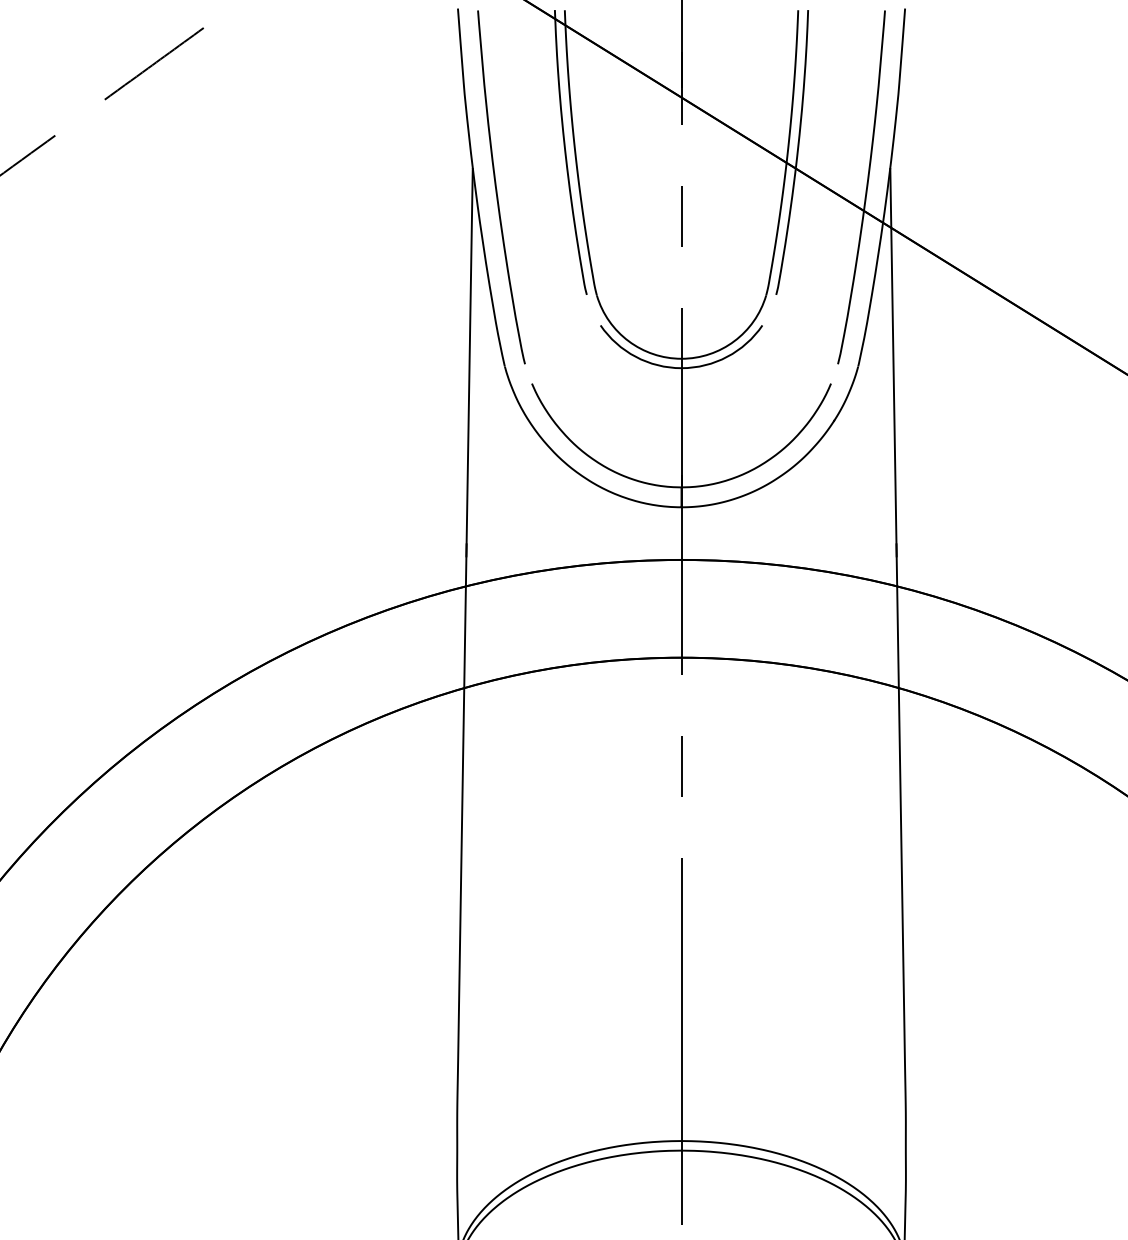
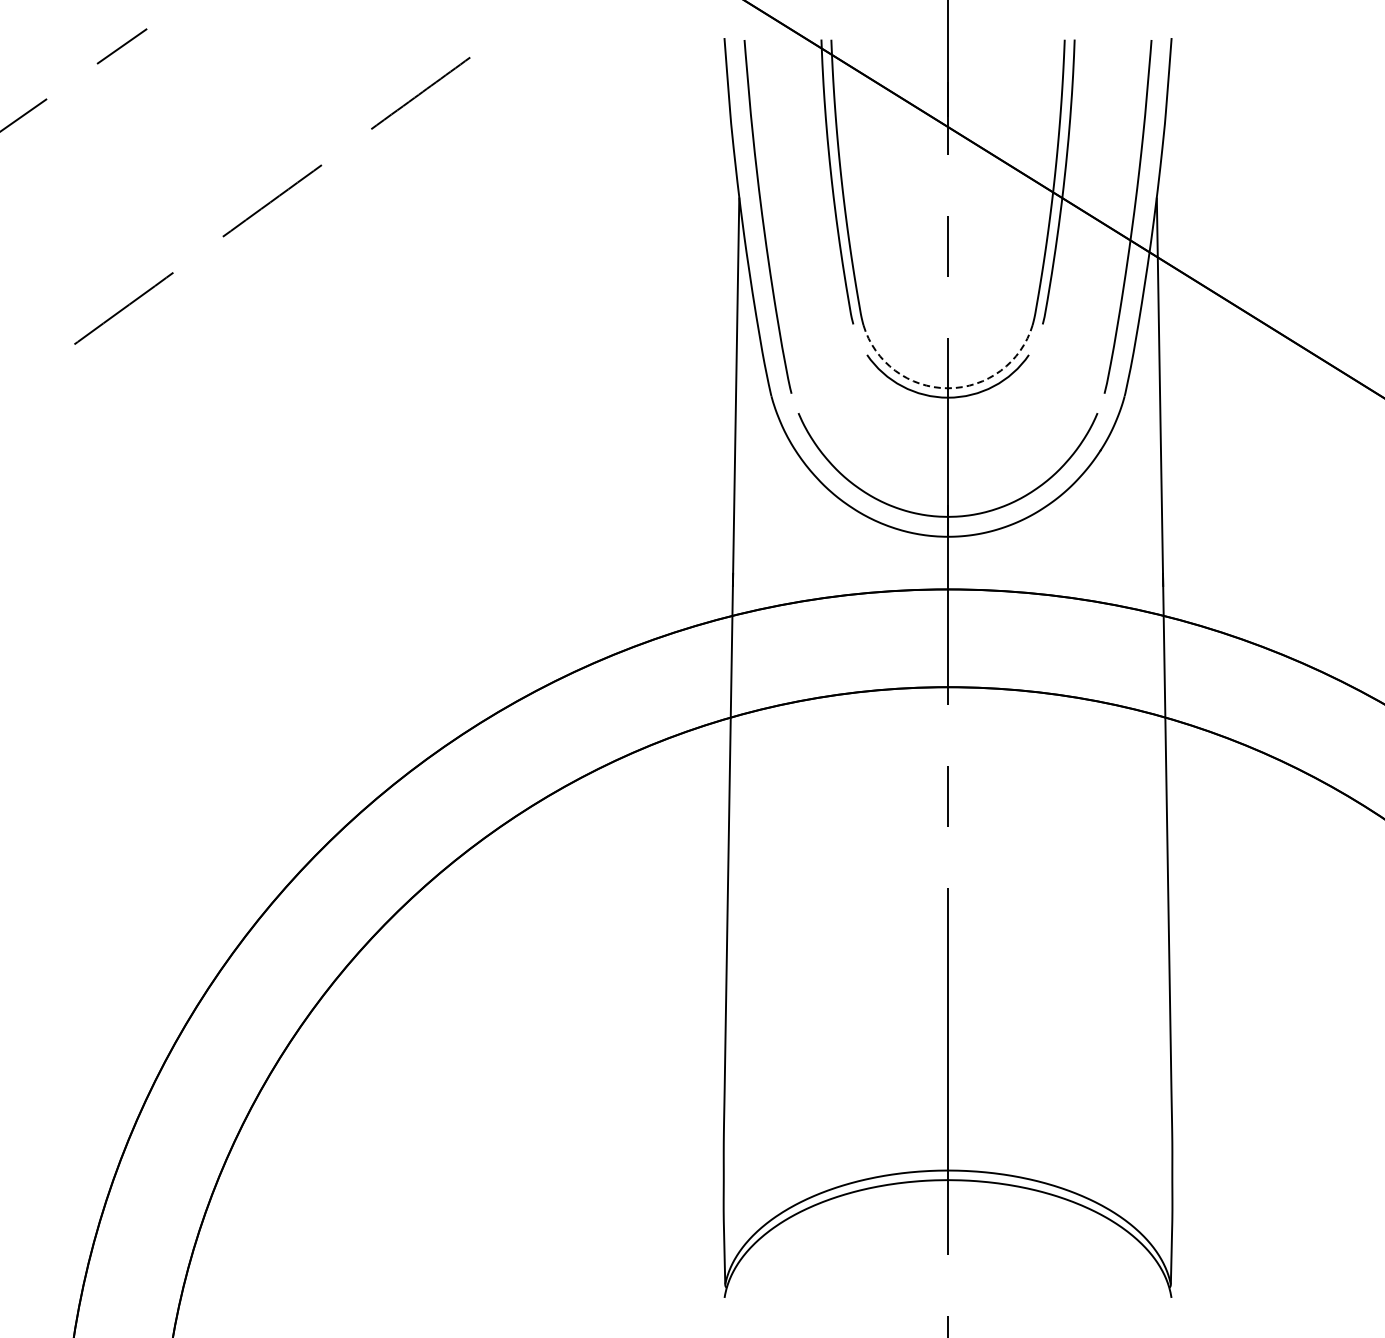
arc: (681, 359) -> (948, 388), solid -> dashed

